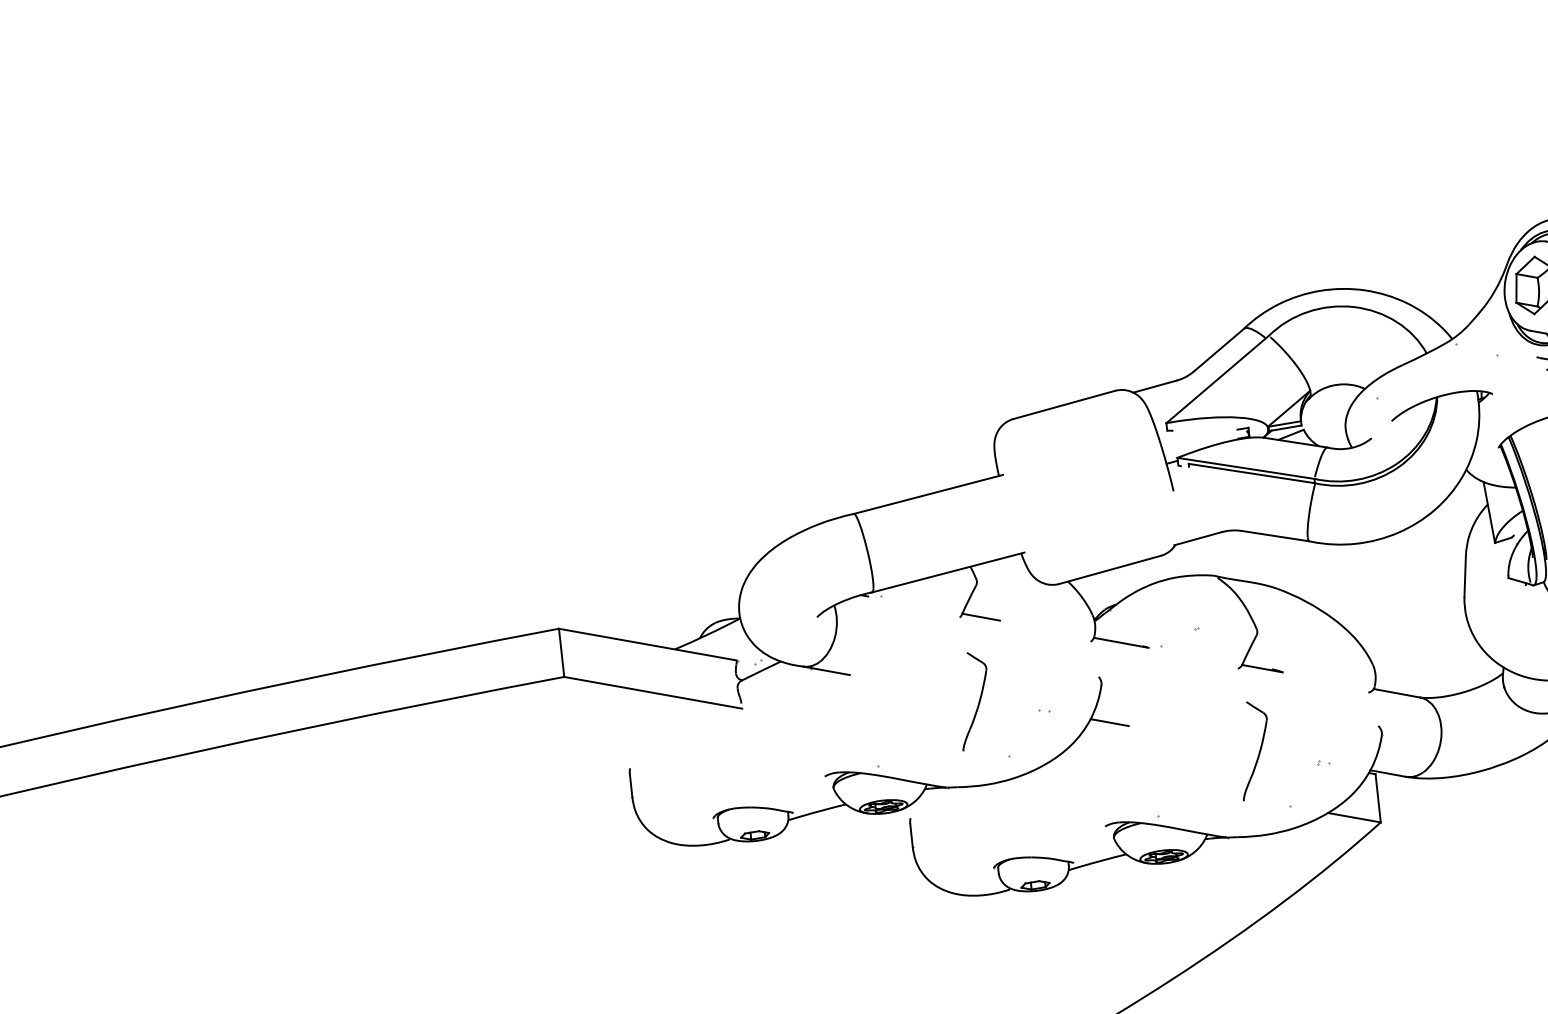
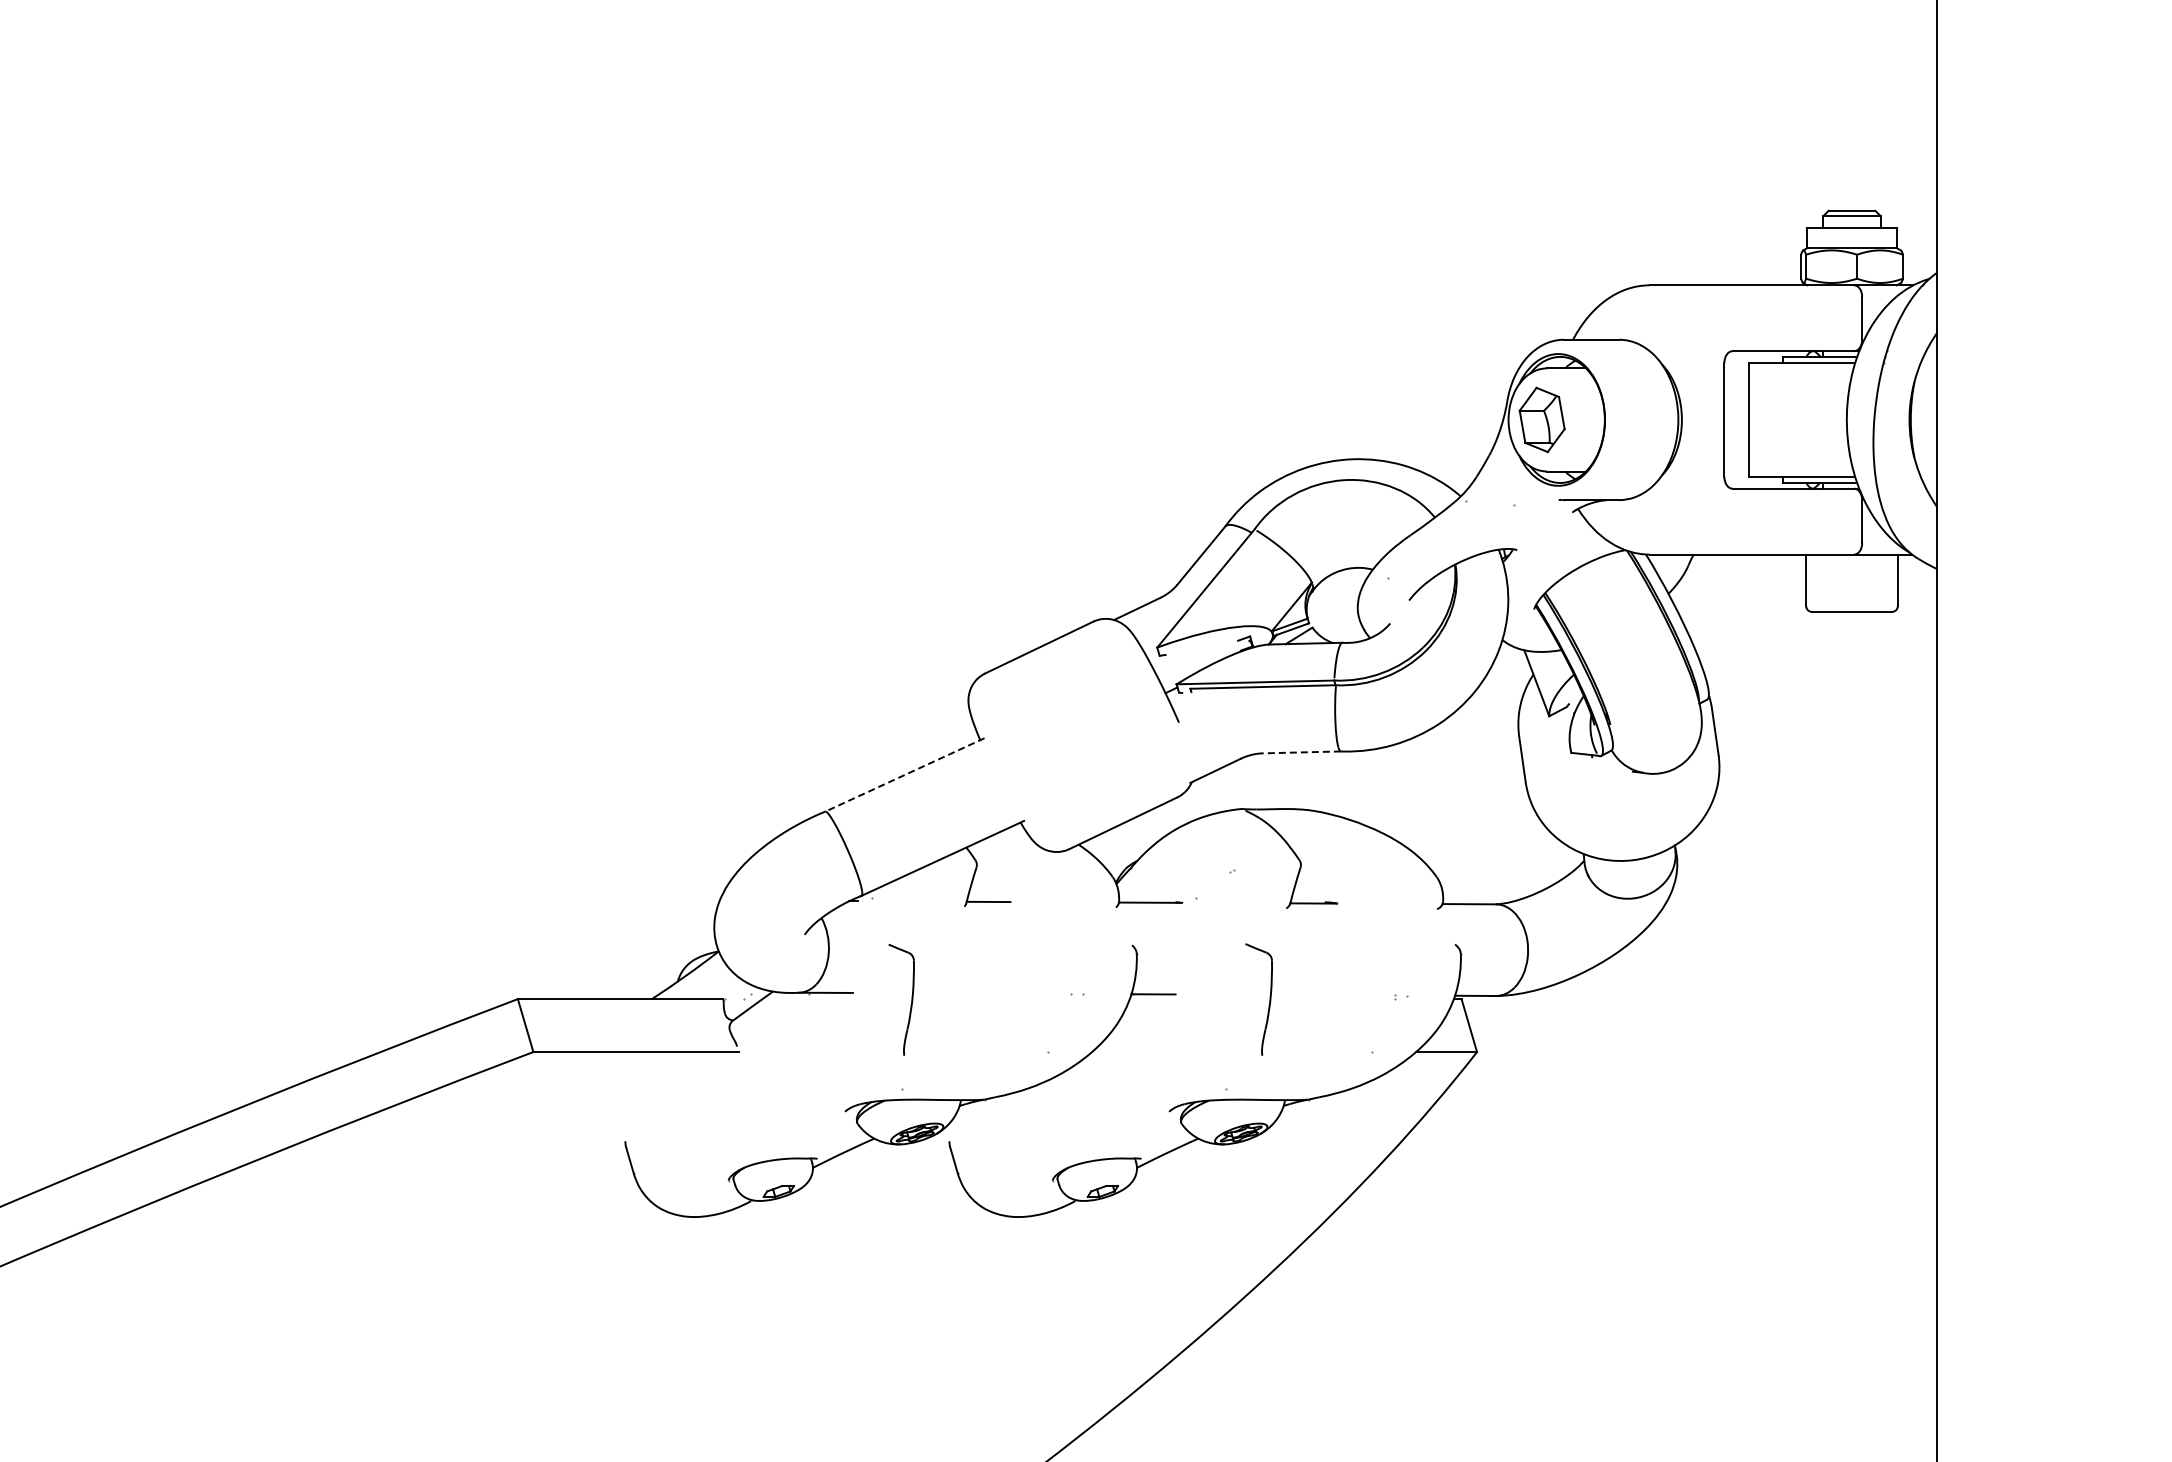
line: (928, 493) -> (904, 774), solid -> dashed
line: (1275, 536) -> (1302, 752), solid -> dashed
part: (978, 703) -> (911, 999), moved
part: (1258, 753) -> (1269, 999), moved

